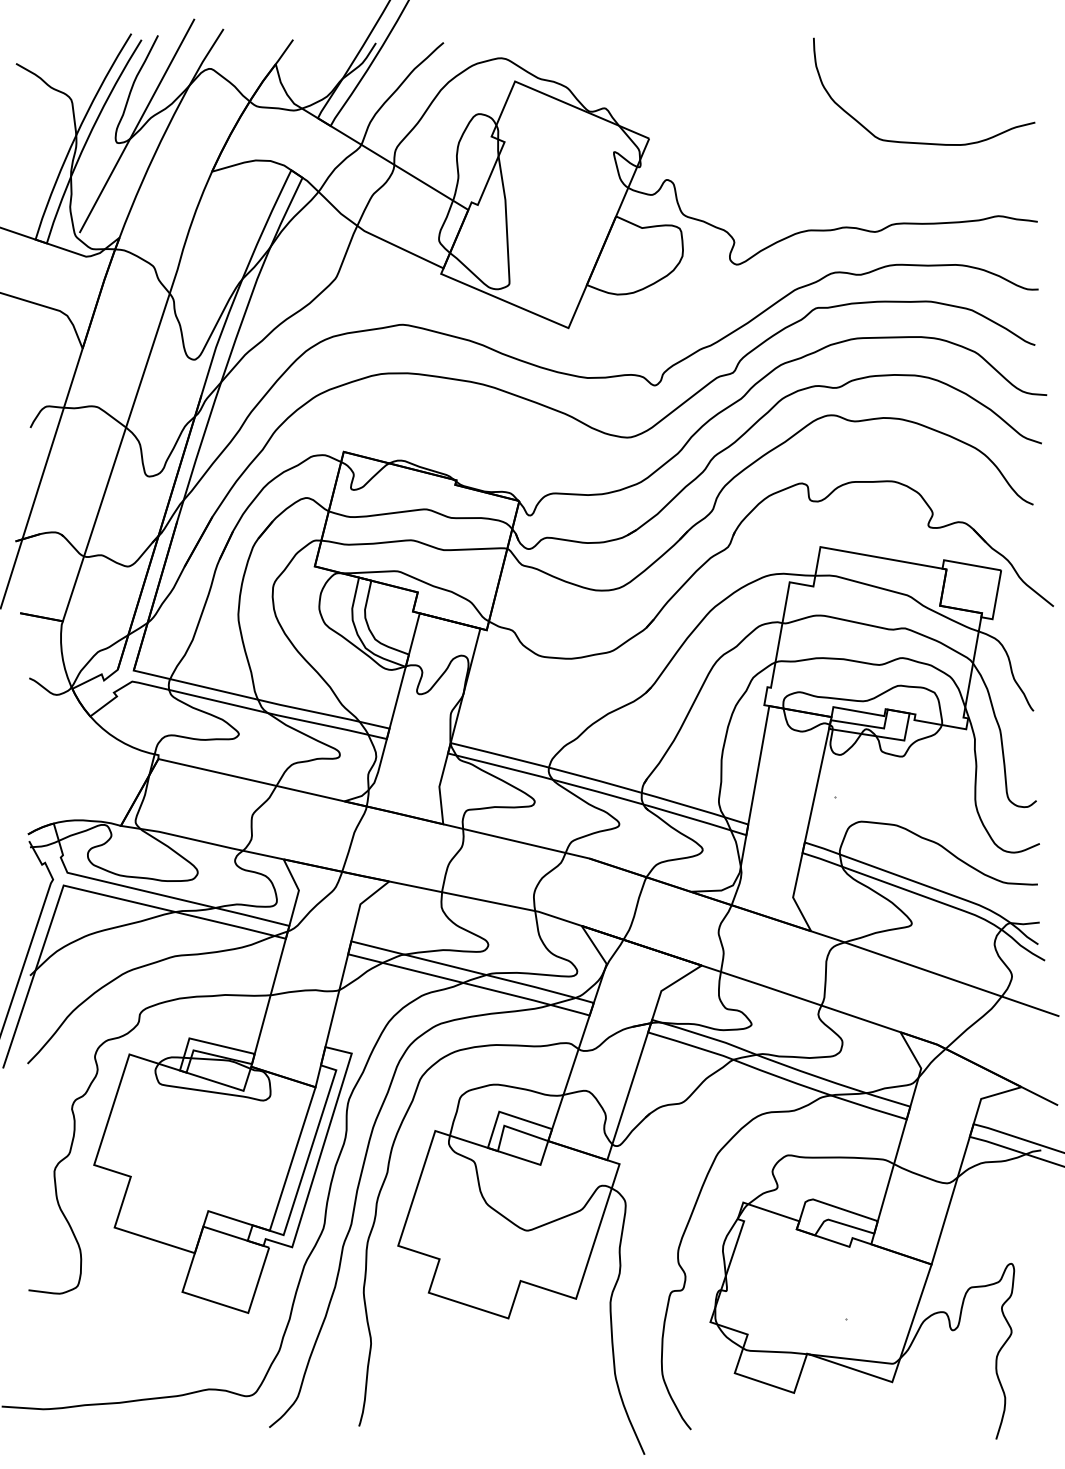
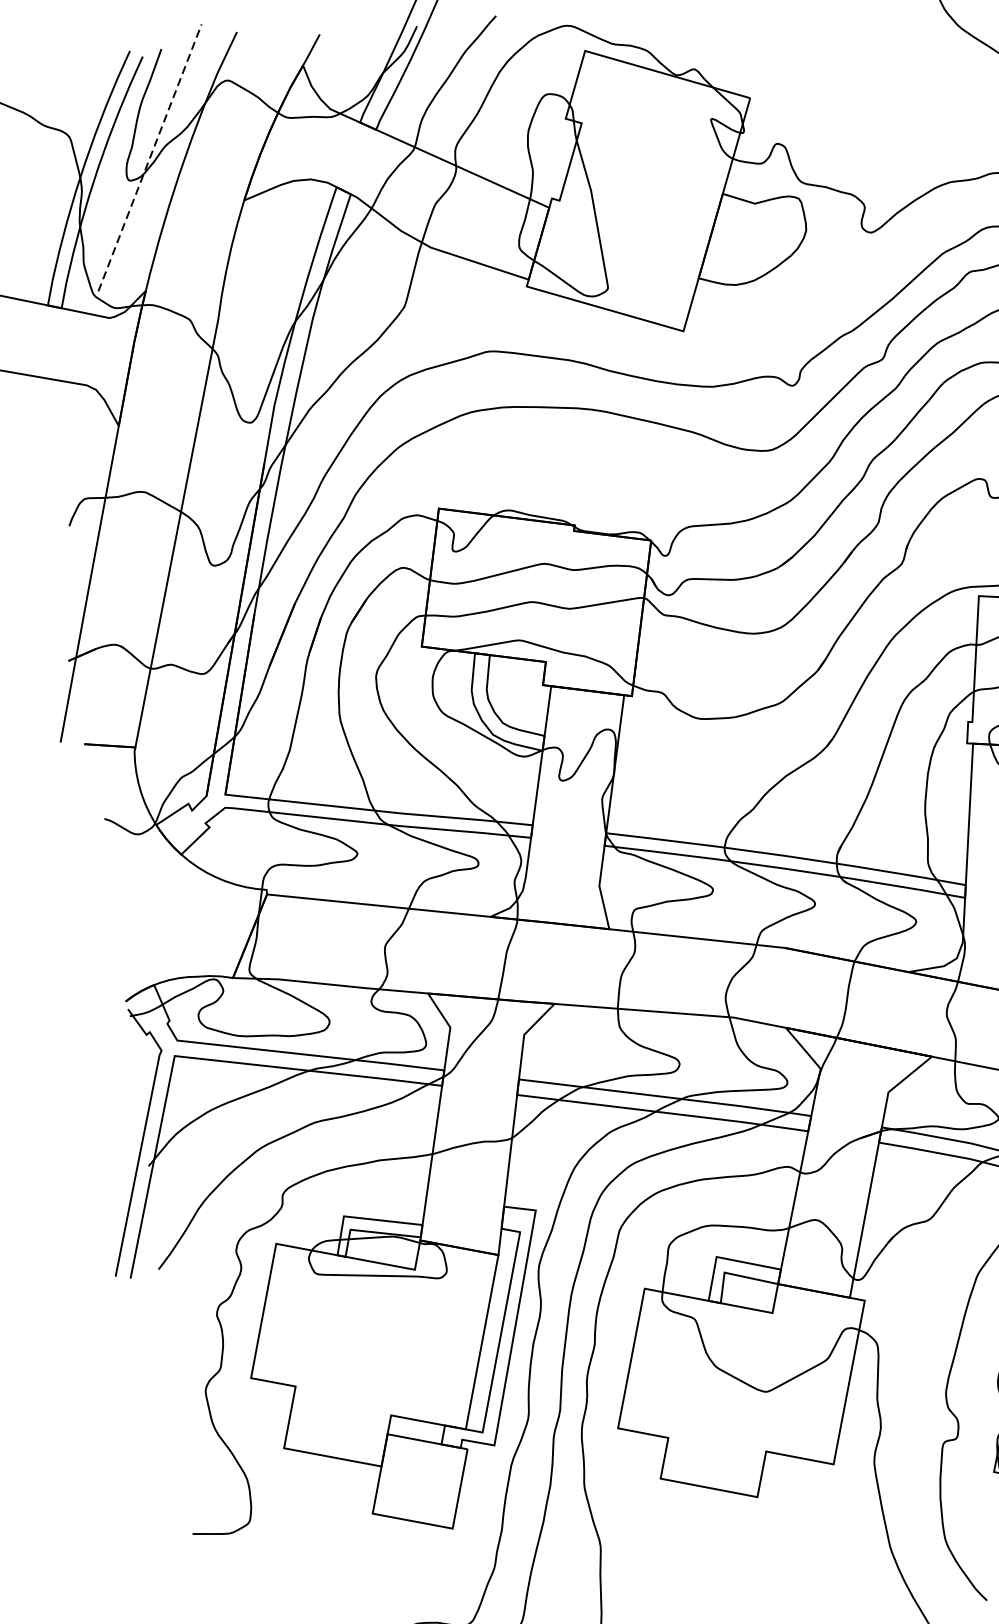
line: (137, 125) -> (150, 157), solid -> dashed

